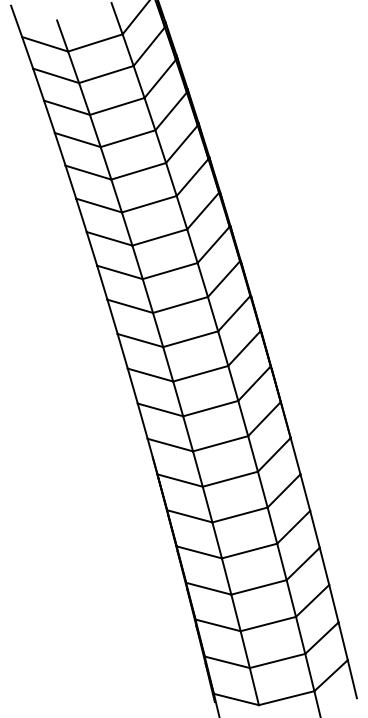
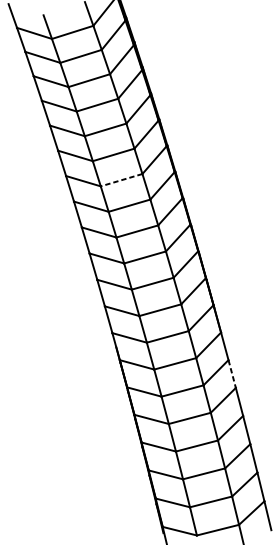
line: (159, 237) -> (121, 180), solid -> dashed
line: (305, 492) -> (232, 373), solid -> dashed

